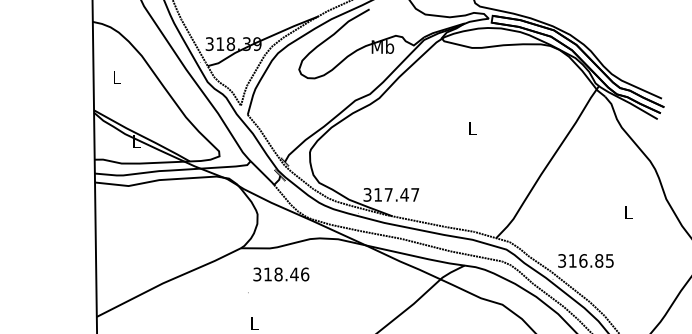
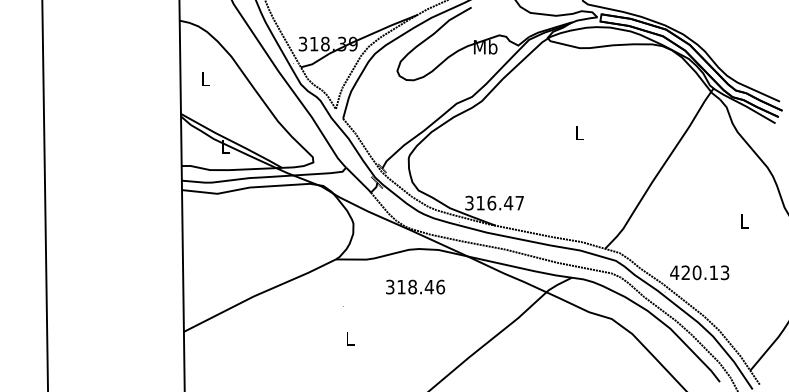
text: (388, 194) -> (491, 202), 317.47 -> 316.47
text: (585, 260) -> (699, 272), 316.85 -> 420.13
text: (281, 273) -> (415, 286), moved

